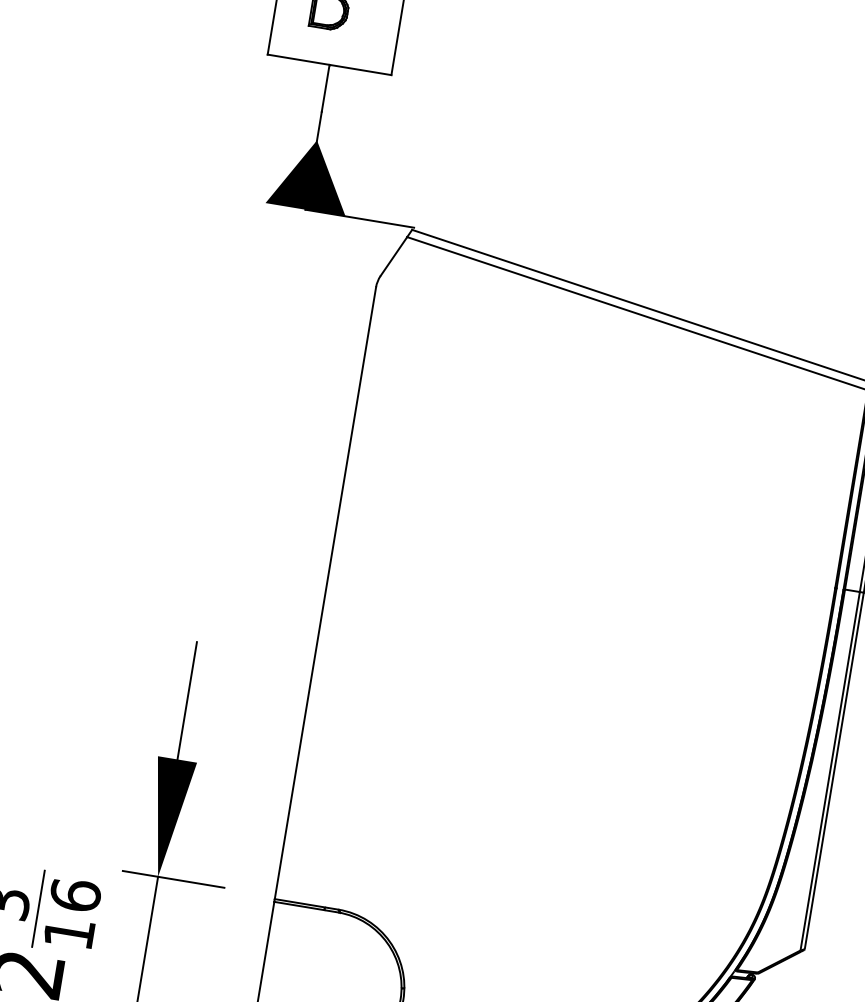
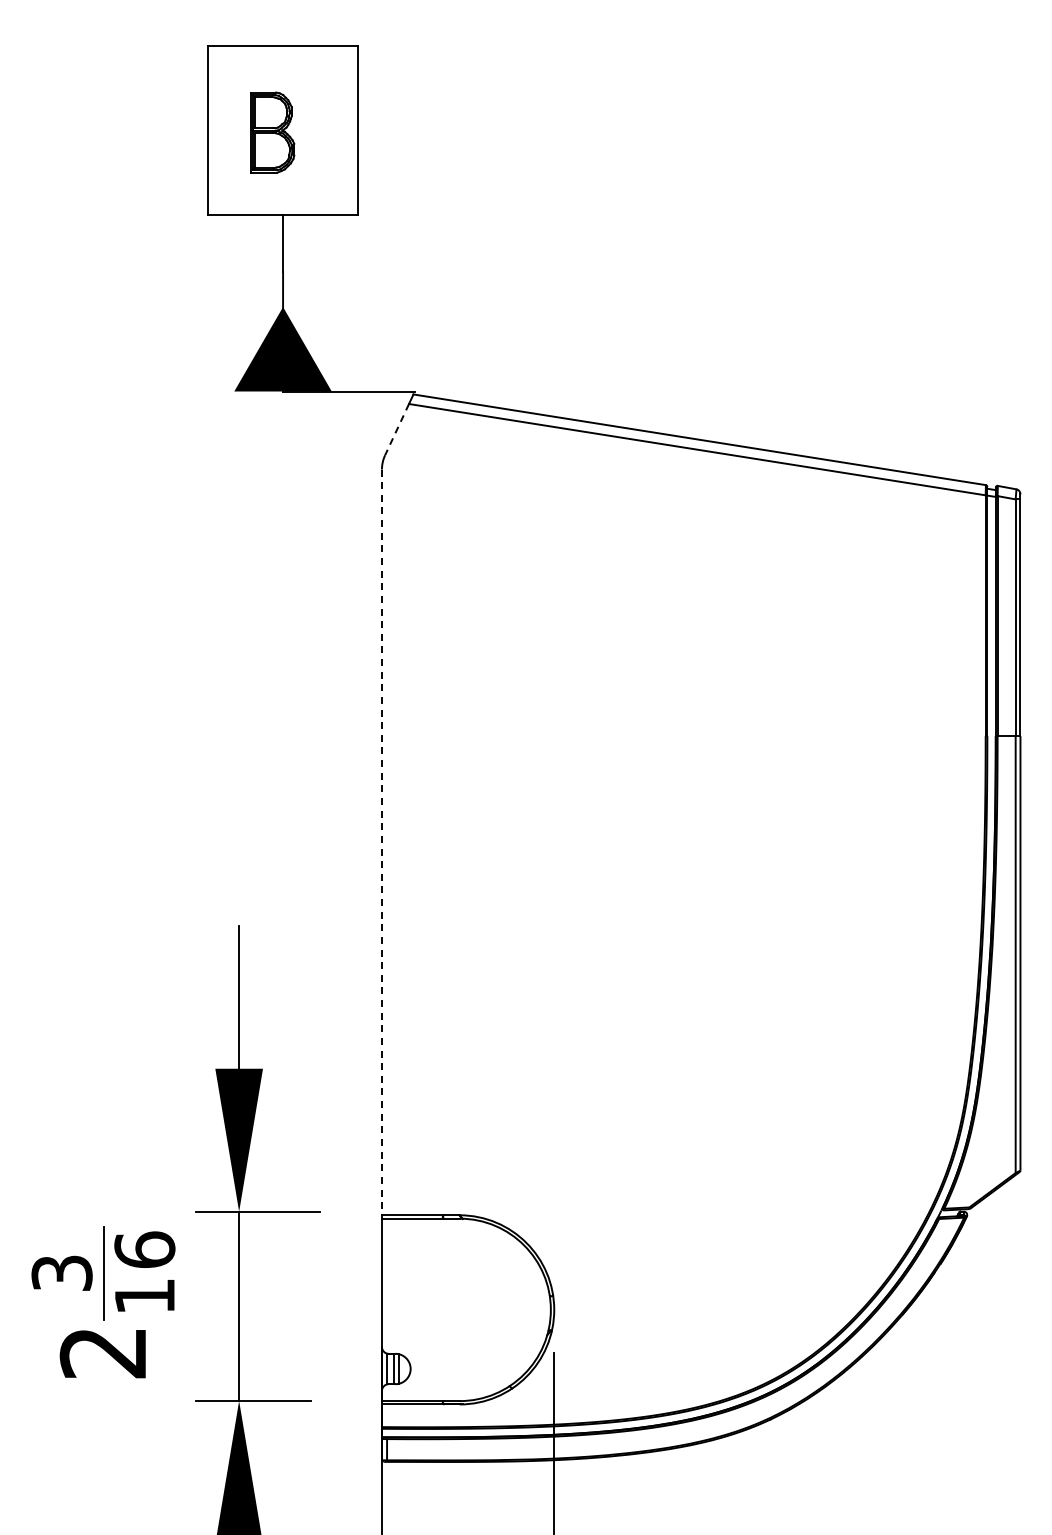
line: (393, 257) -> (396, 430), solid -> dashed
line: (325, 593) -> (381, 842), solid -> dashed

